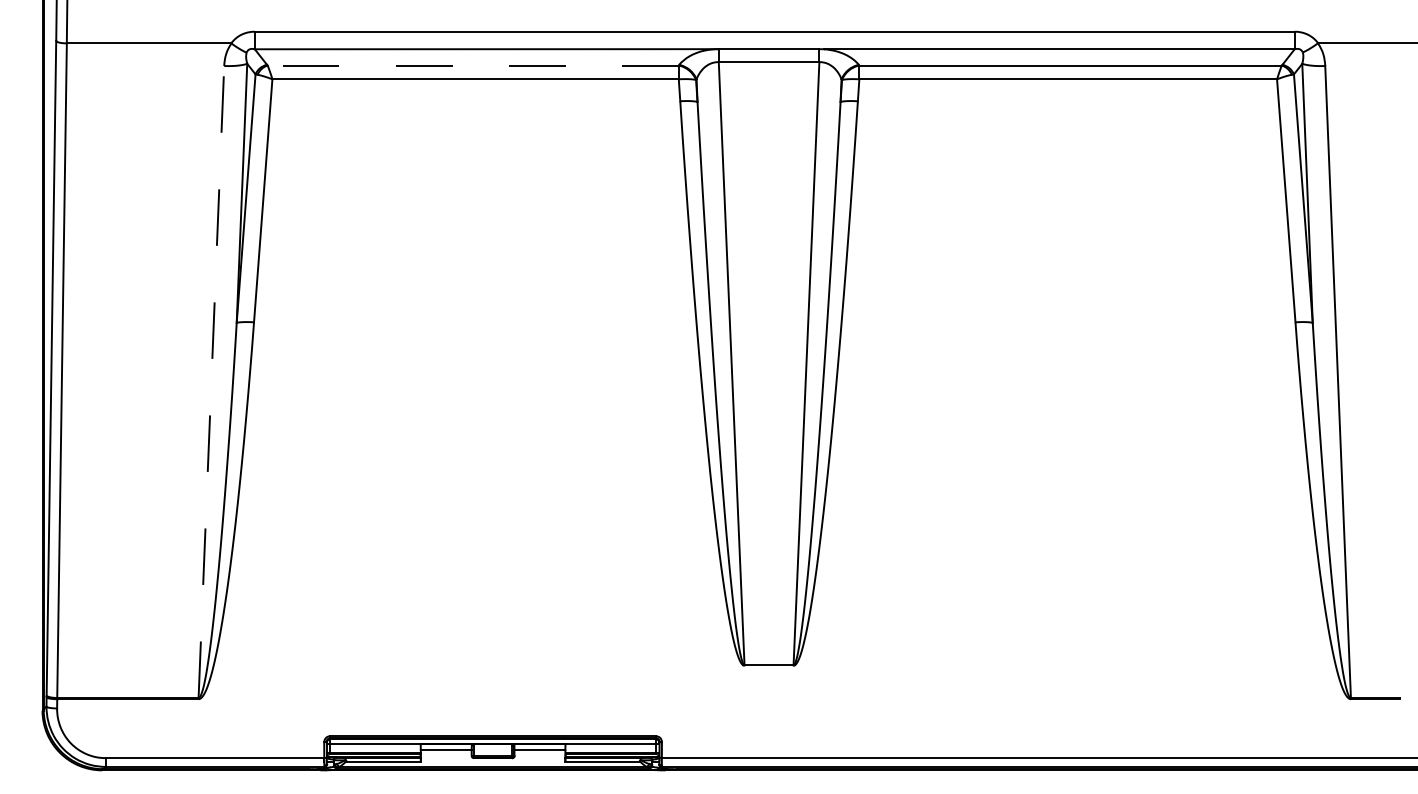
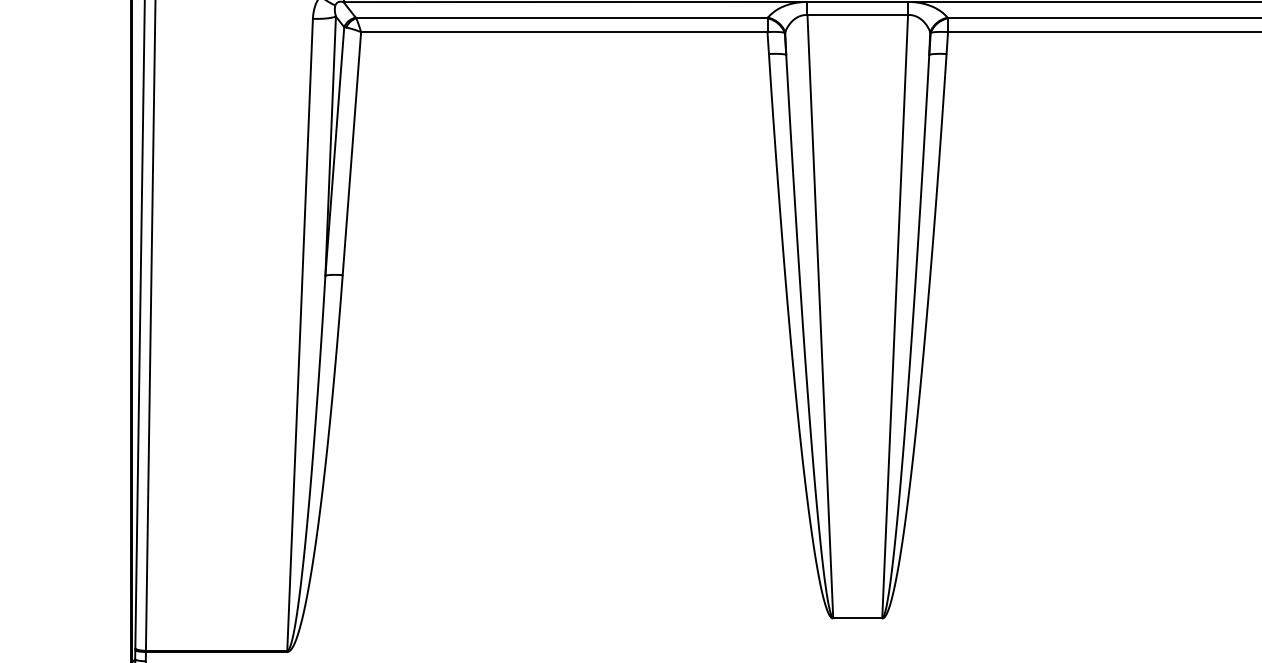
line: (473, 65) -> (562, 18), dashed -> solid
line: (211, 381) -> (300, 334), dashed -> solid

